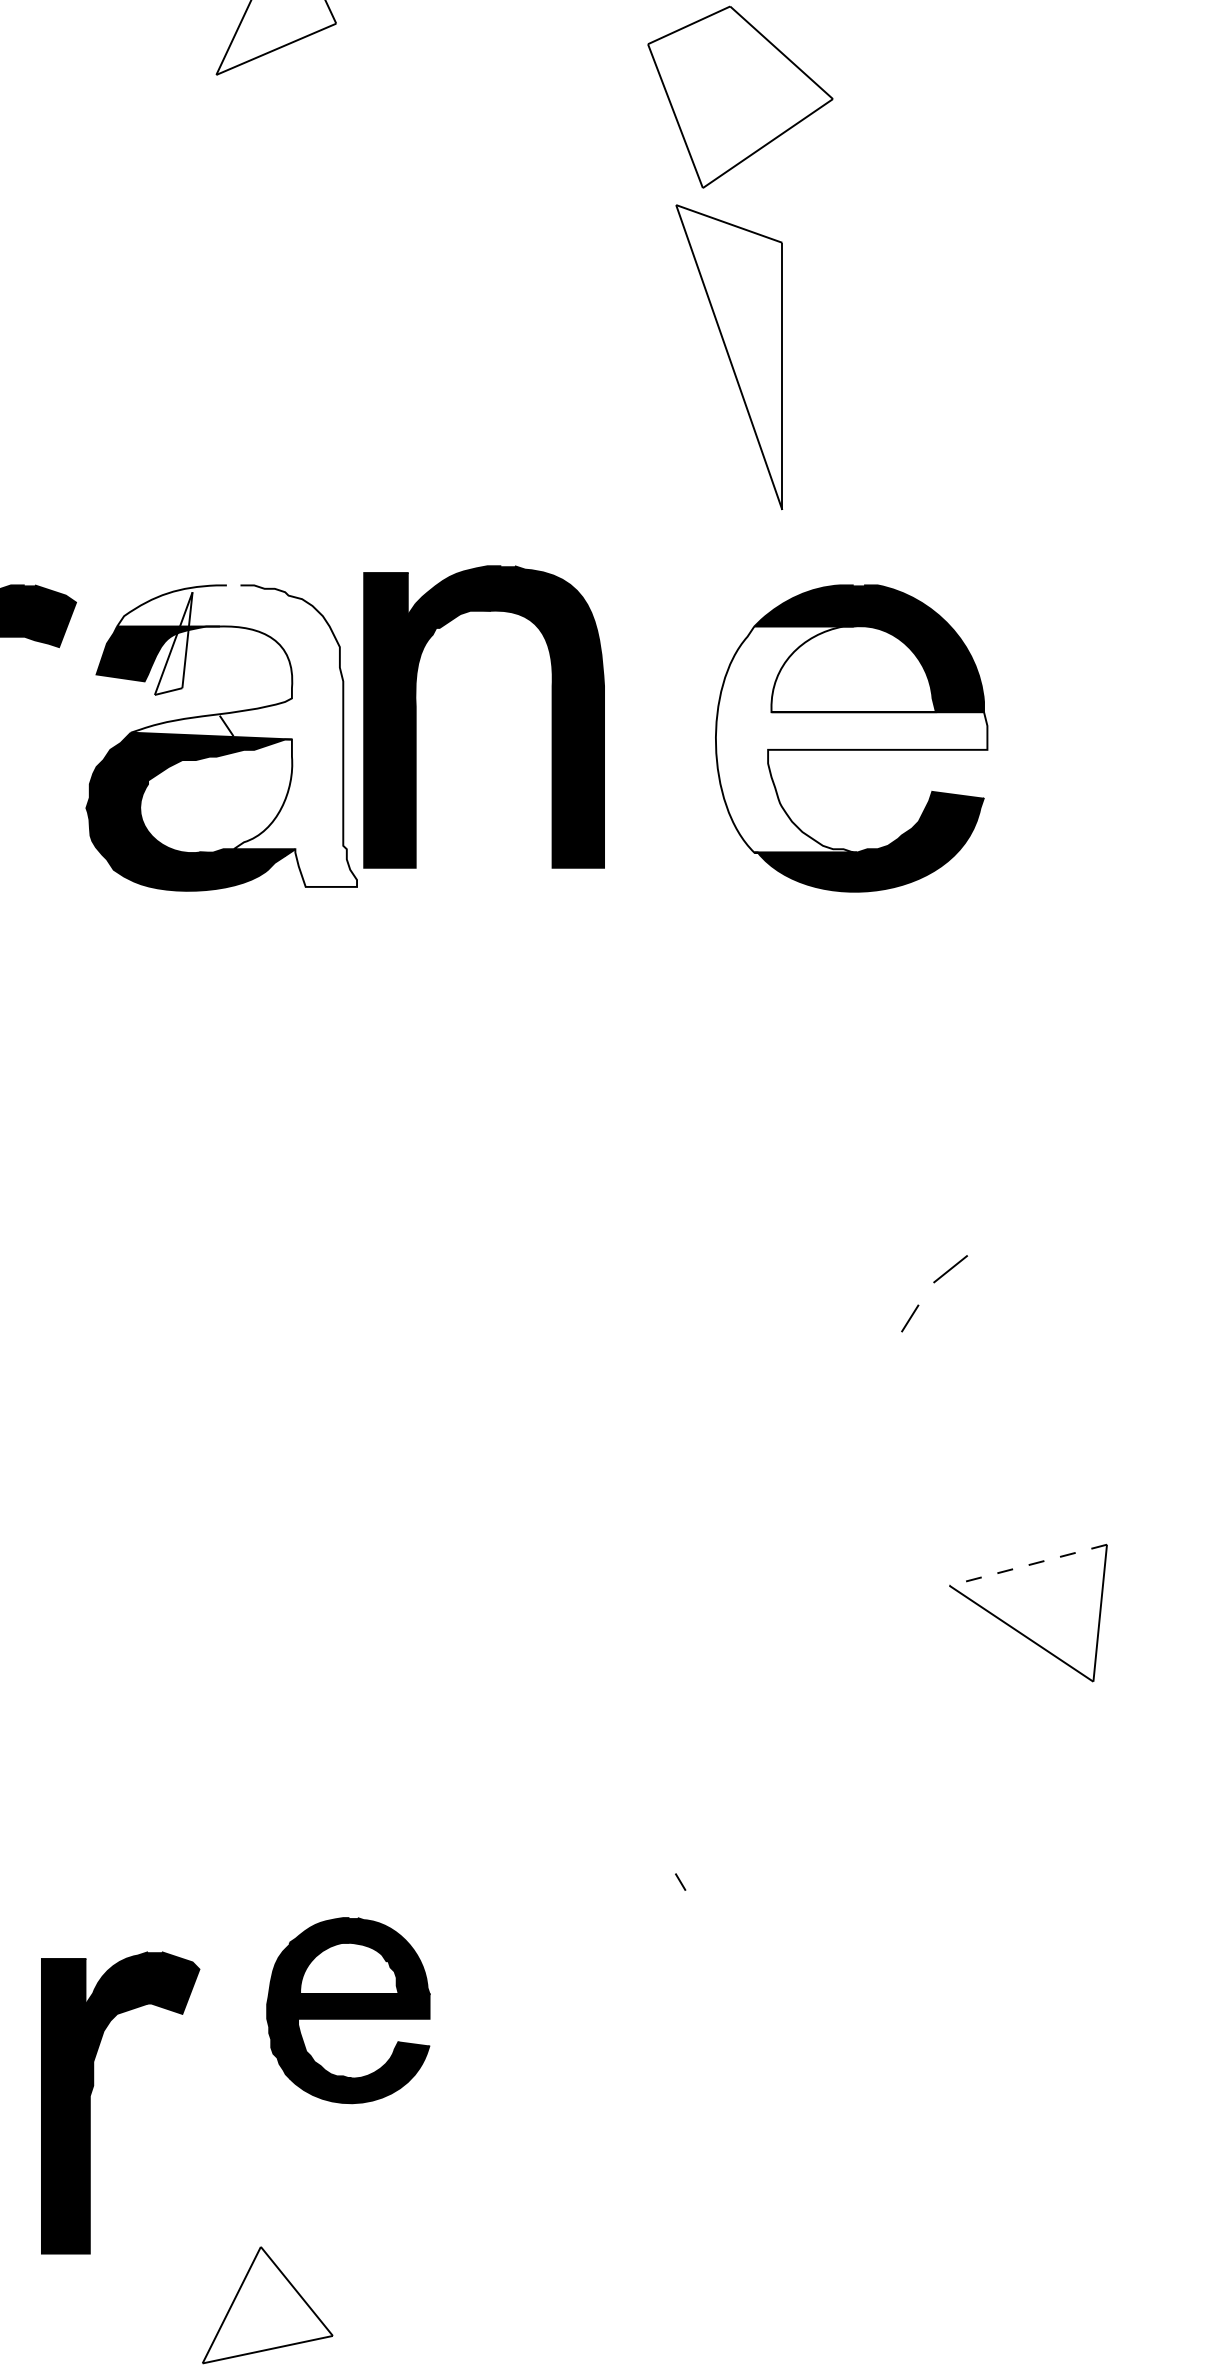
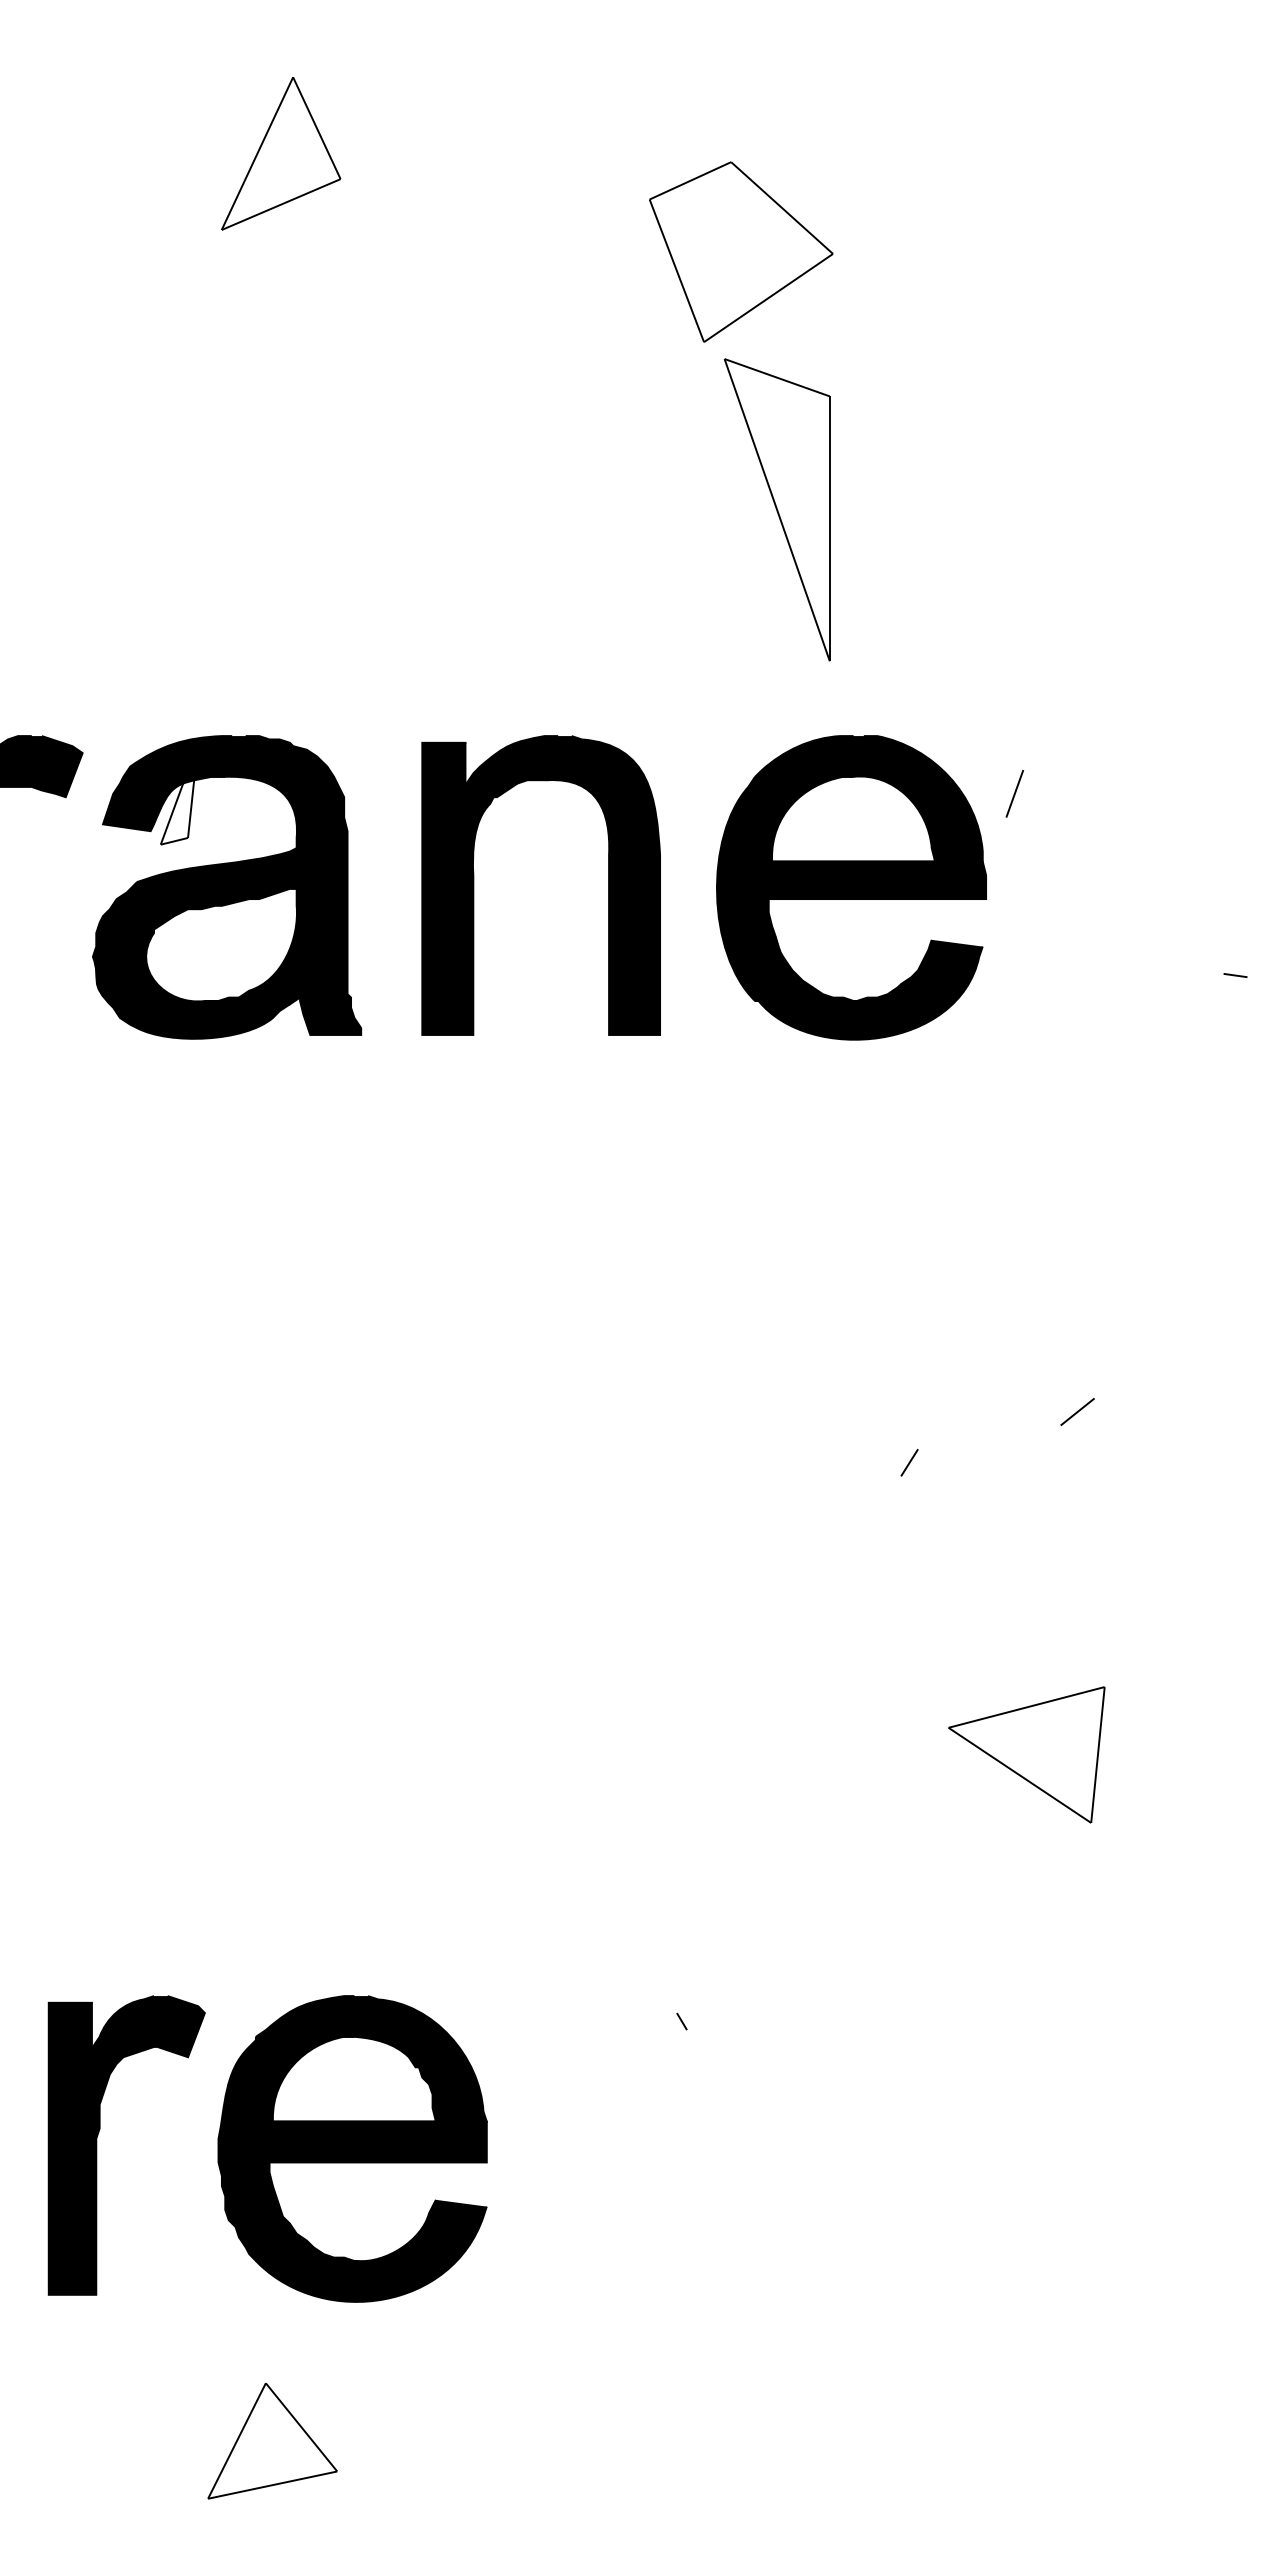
part: (728, 356) -> (776, 509), moved
line: (1016, 643) -> (1014, 793), added
part: (416, 716) -> (474, 885), moved
fill: (237, 736) -> (242, 885), added
fill: (851, 739) -> (851, 888), added
line: (950, 1268) -> (1077, 1411), moved
line: (1028, 1565) -> (1026, 1707), dashed -> solid
part: (348, 2010) -> (352, 2148), size x1.67
part: (91, 2102) -> (97, 2145), moved

